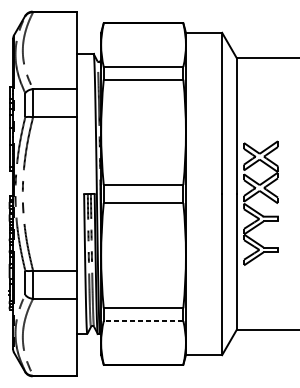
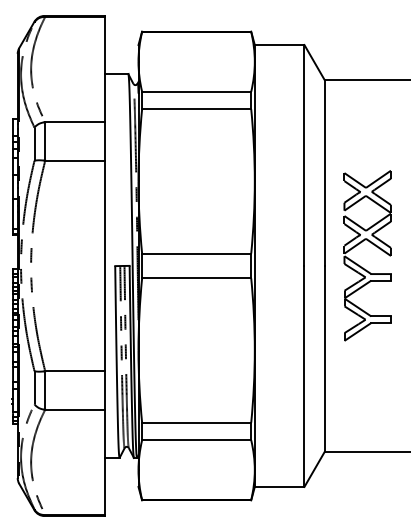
part: (265, 195) -> (373, 245), moved
line: (143, 321) -> (196, 440), dashed -> solid

